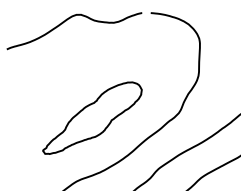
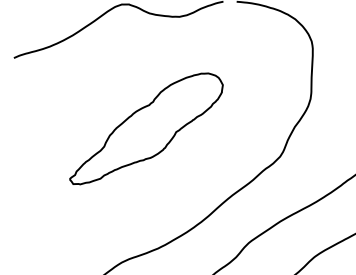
part: (92, 117) -> (146, 127), moved

